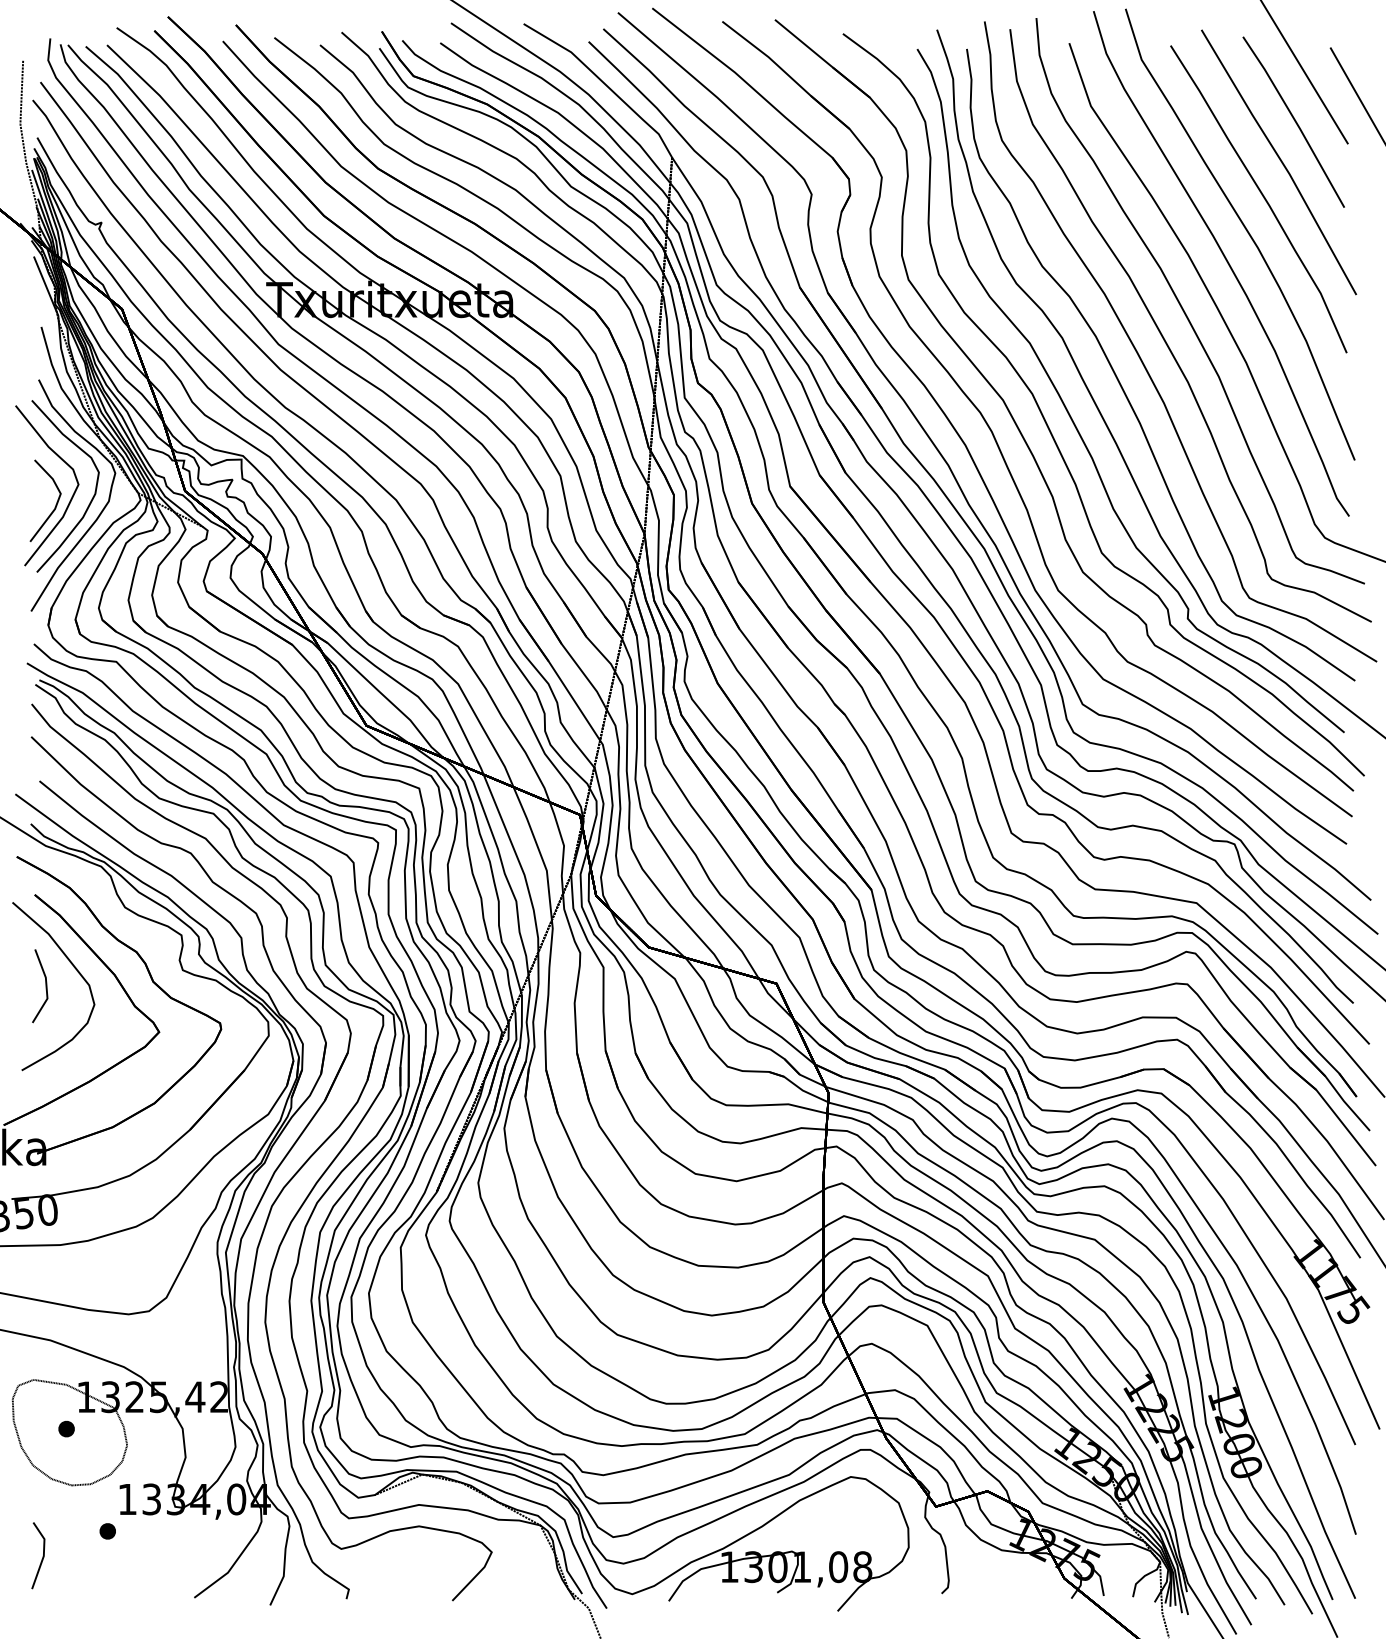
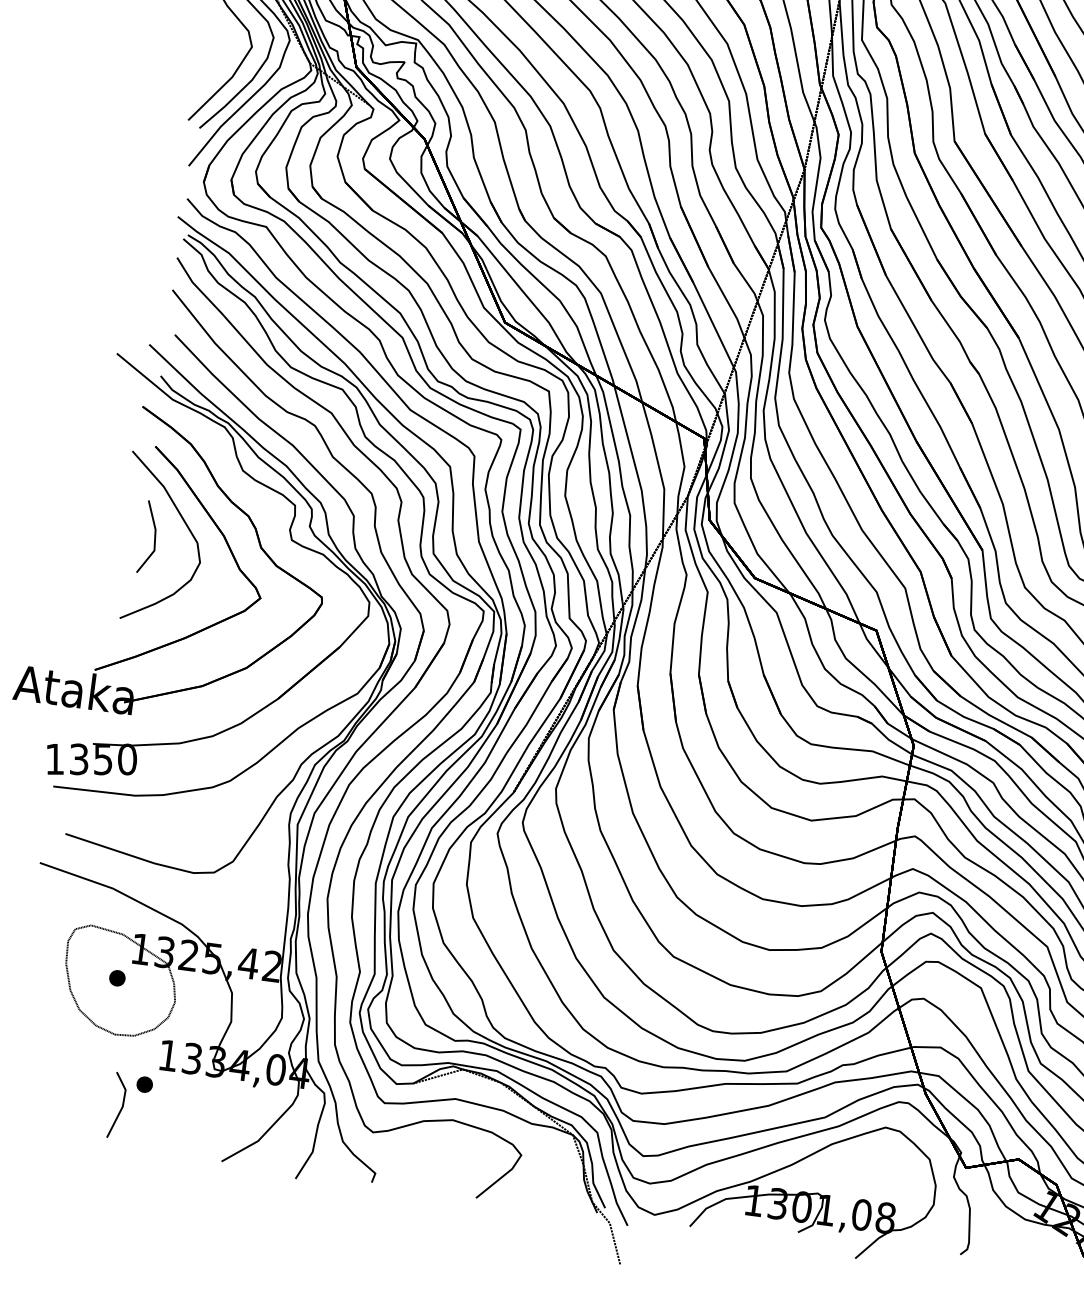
line: (55, 504) -> (226, 63), removed
line: (42, 1556) -> (121, 1106), moved

